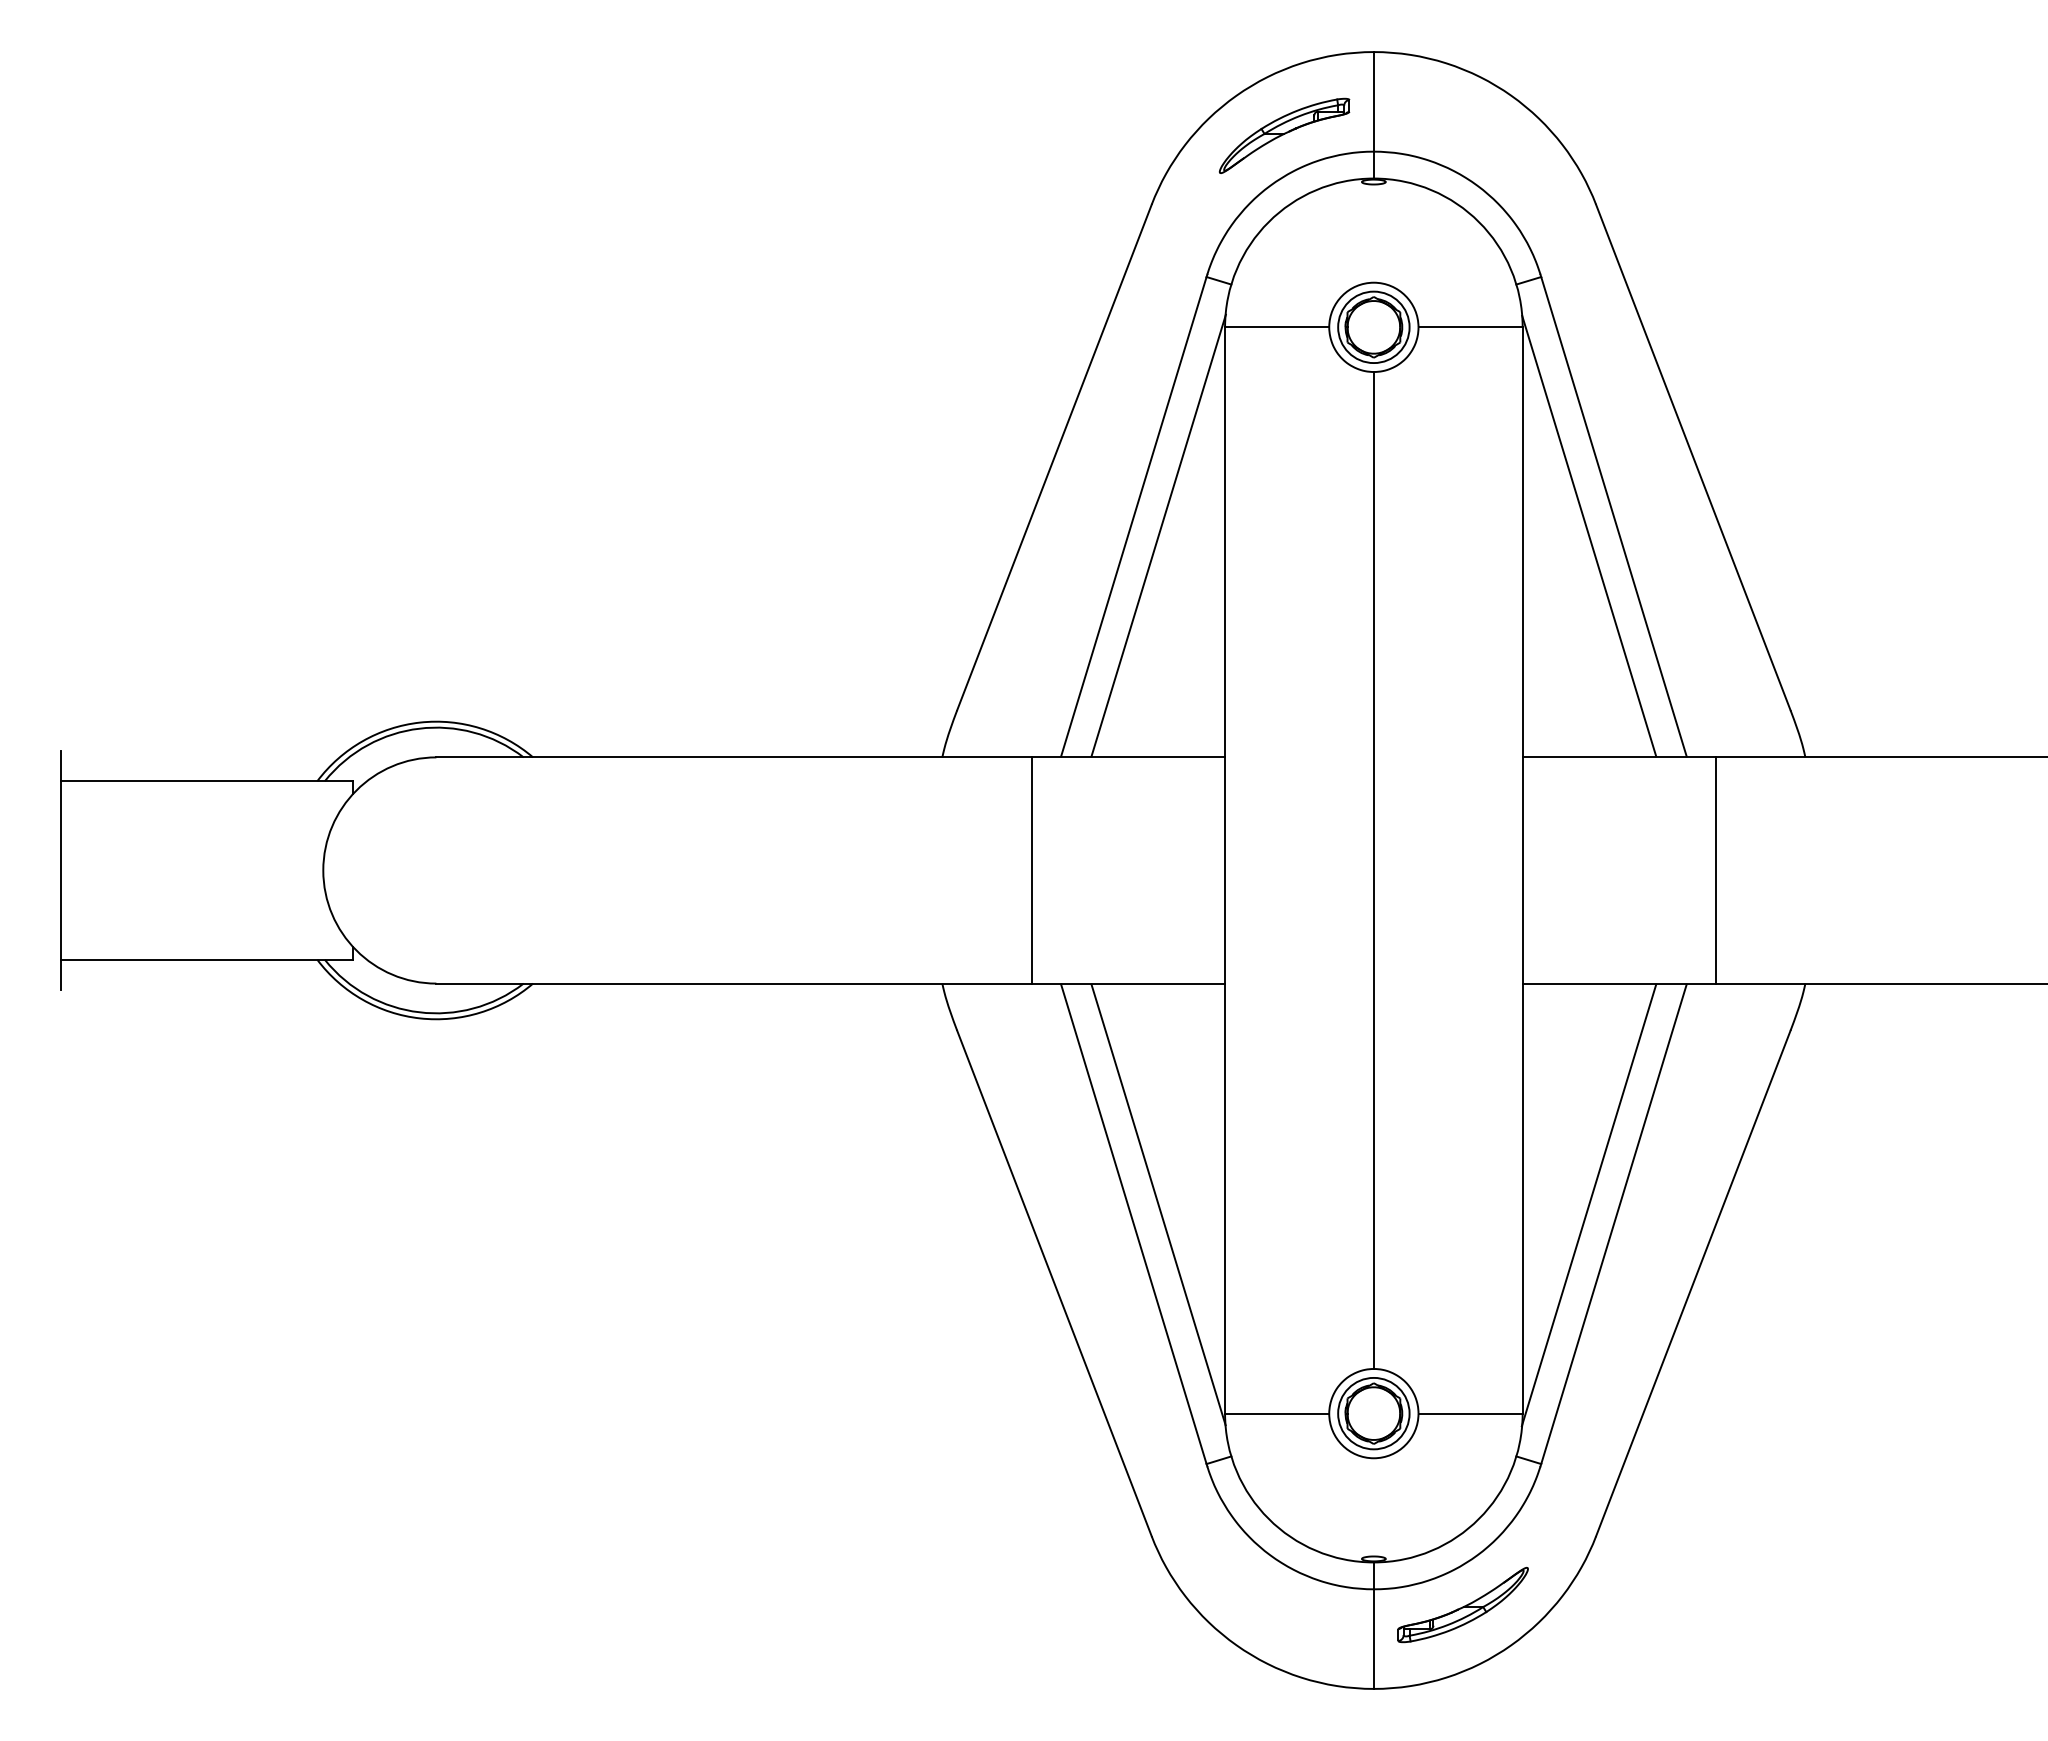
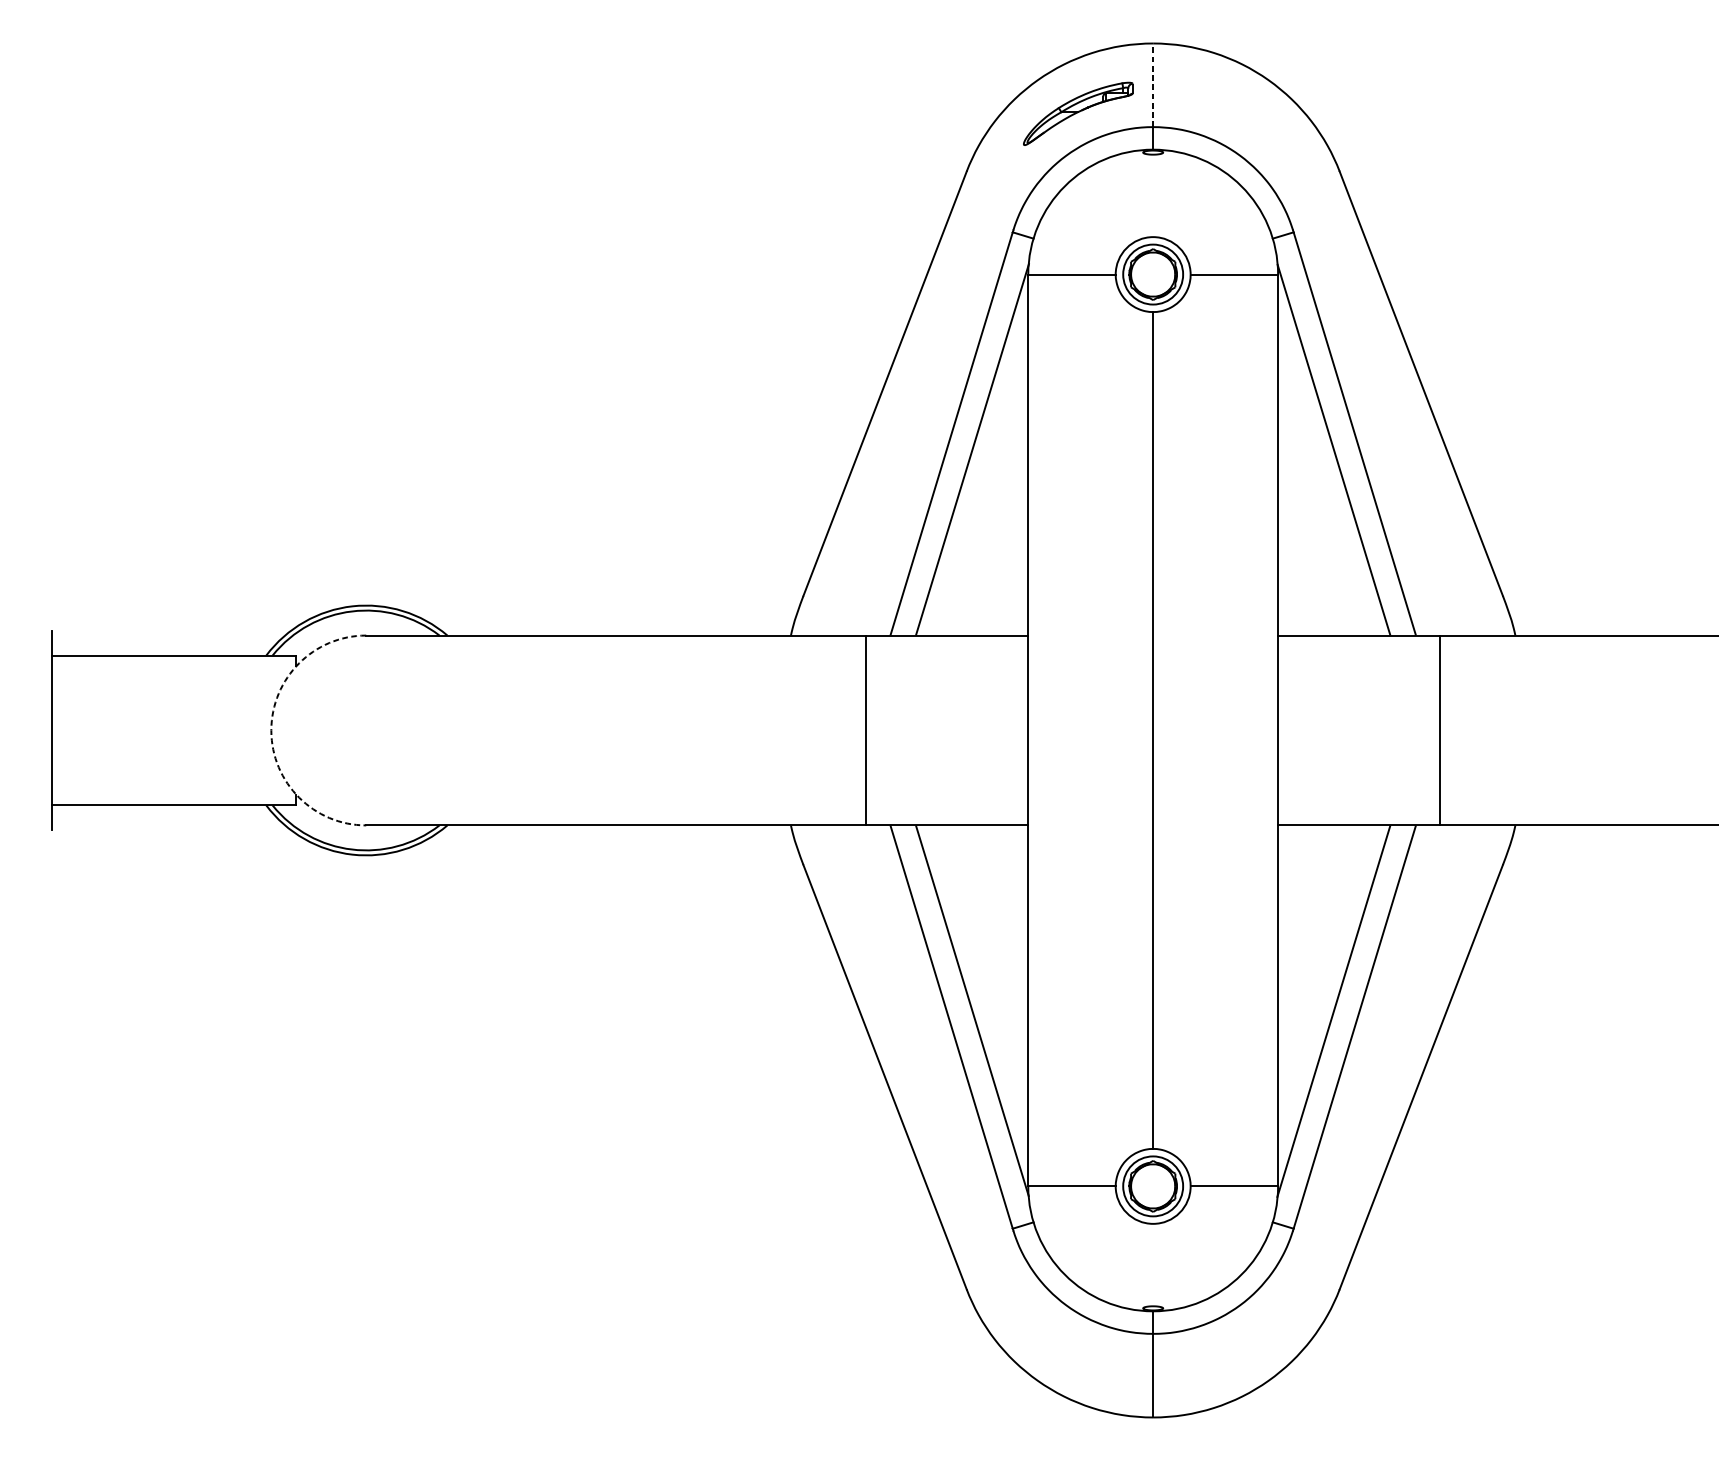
line: (1373, 101) -> (1152, 85), solid -> dashed
arc: (323, 870) -> (271, 730), solid -> dashed
part: (1462, 1604) -> (1227, 1346), removed

